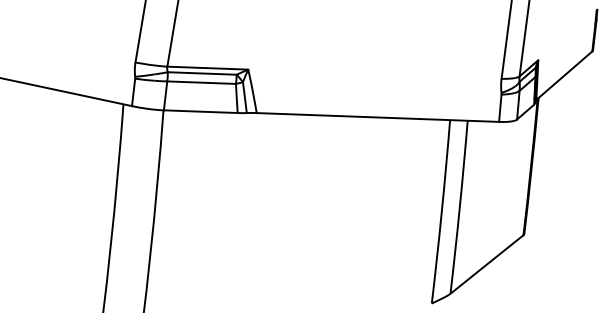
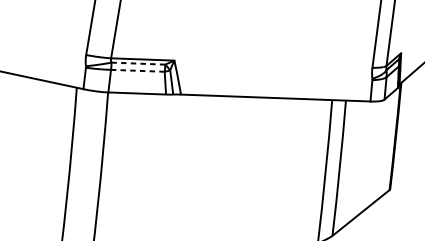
line: (201, 73) -> (137, 63), solid -> dashed
line: (201, 82) -> (137, 70), solid -> dashed

